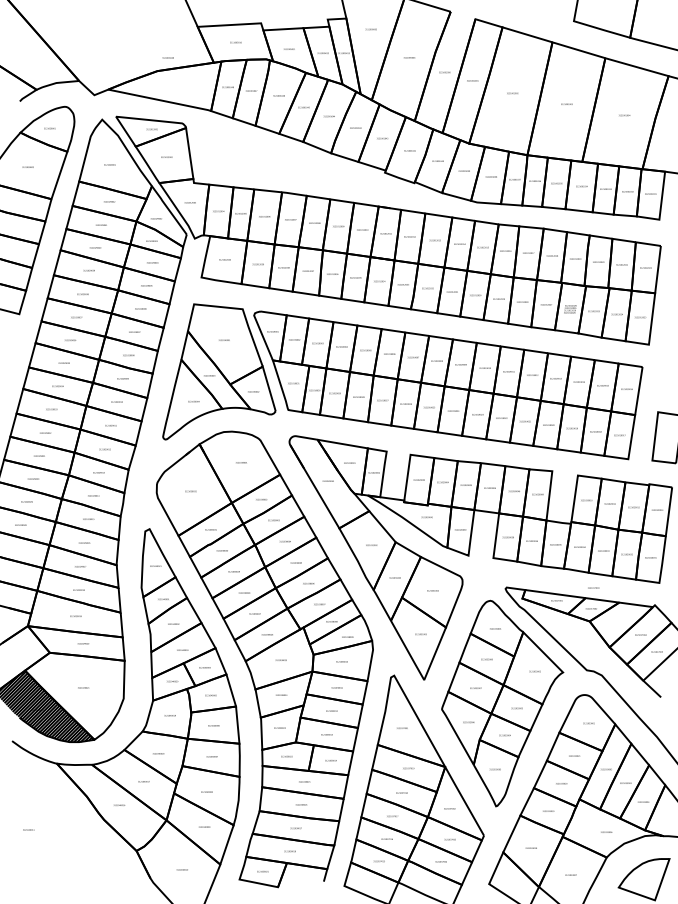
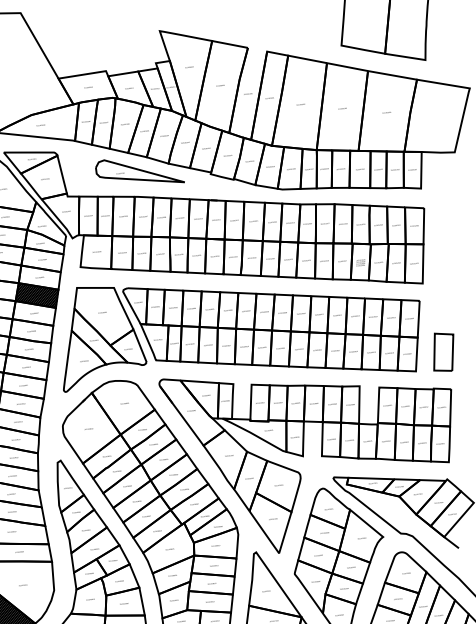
text: (167, 57) -> (40, 125), moved
part: (292, 159) -> (140, 171), added
hatch: (140, 308) -> (36, 295), added
text: (593, 587) -> (417, 493), moved

